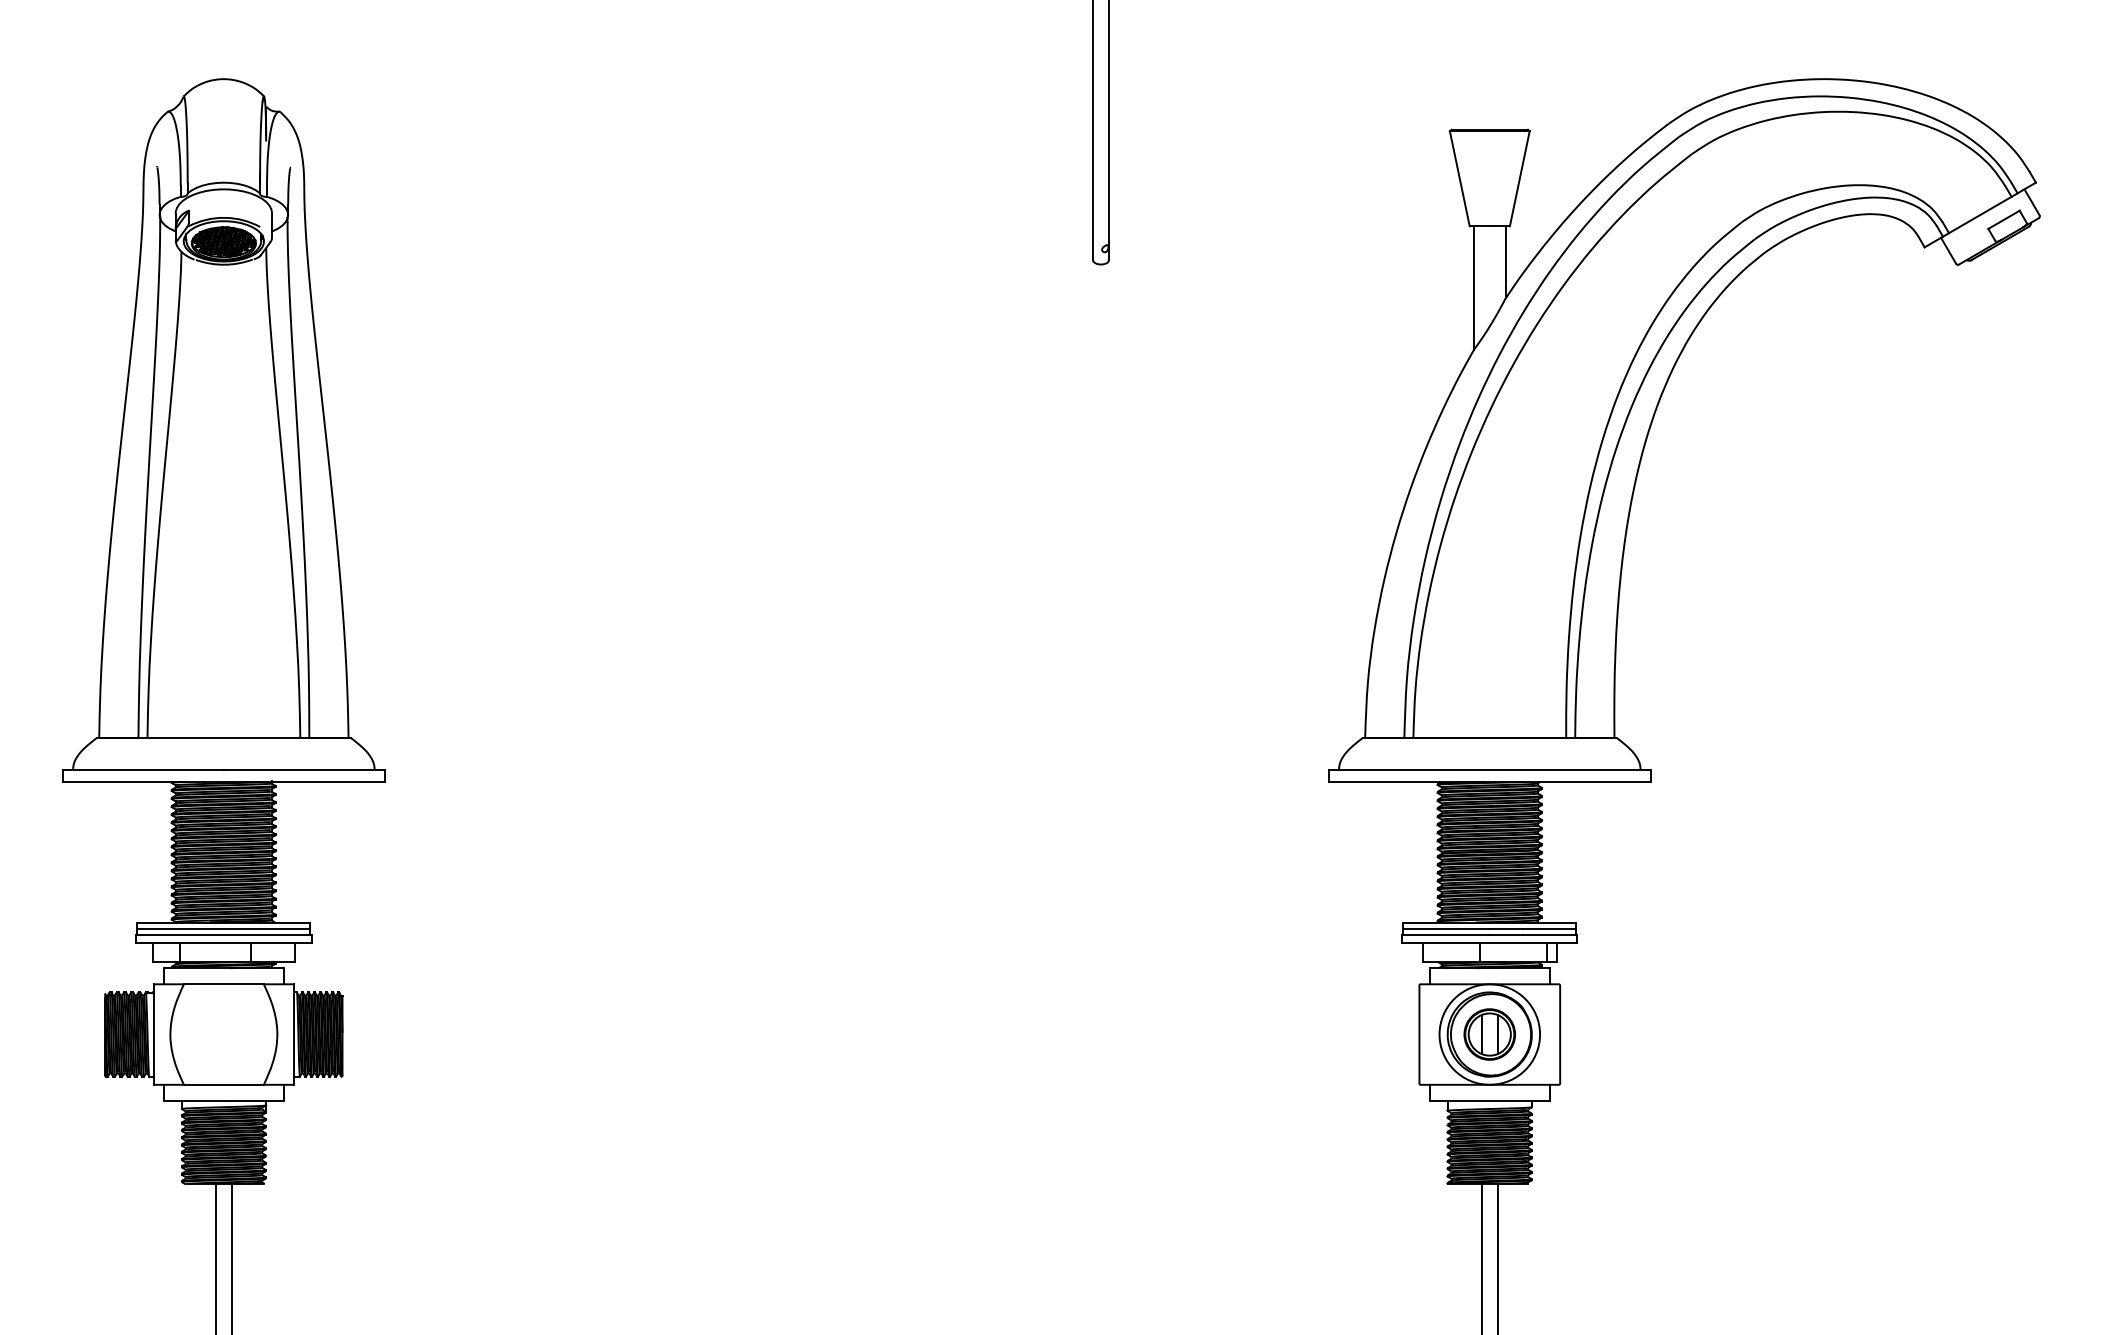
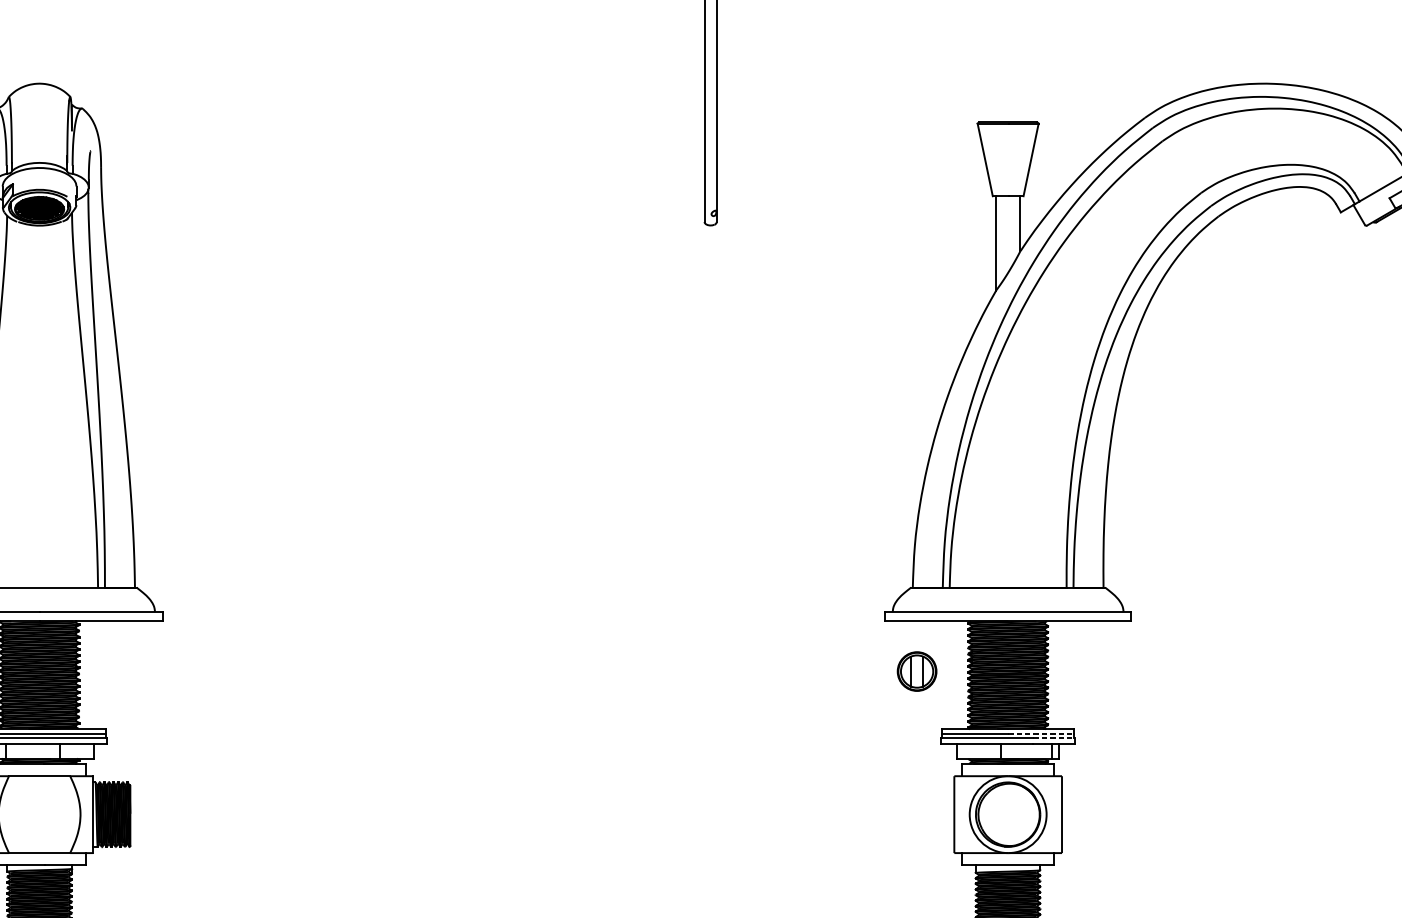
line: (1533, 928) -> (1041, 733), solid -> dashed
line: (1550, 934) -> (1054, 738), solid -> dashed
part: (1489, 1034) -> (916, 671), moved

